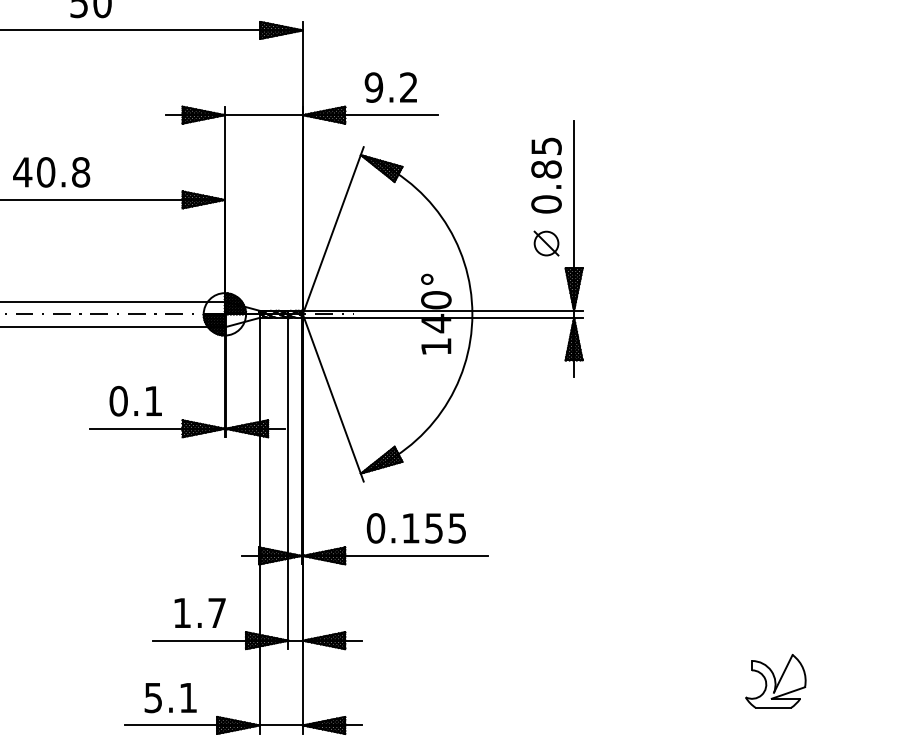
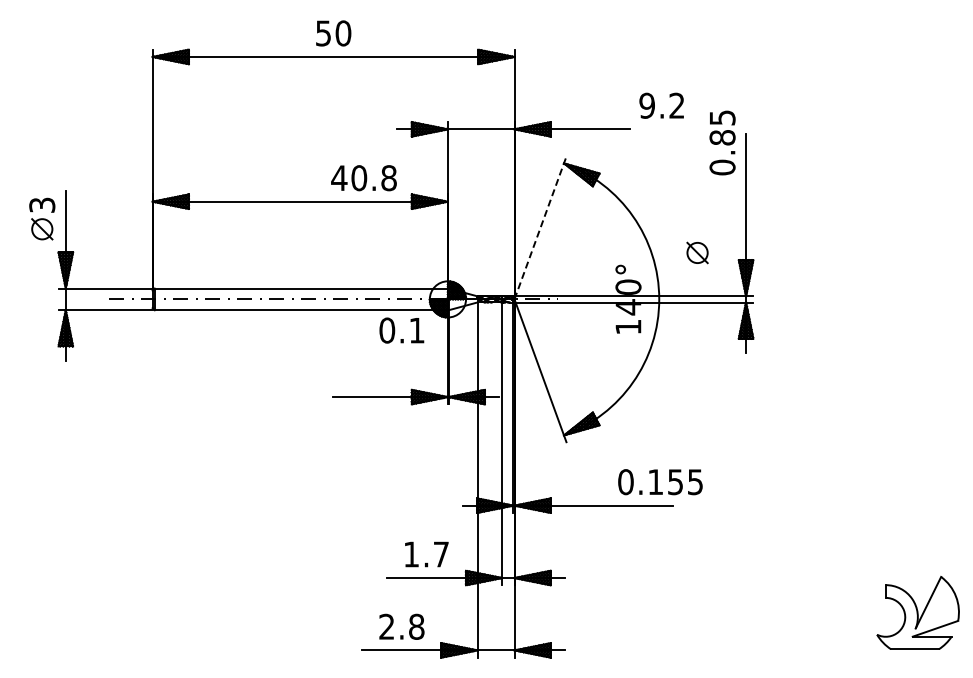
text: (390, 87) -> (661, 105), moved
text: (51, 172) -> (363, 178), moved
text: (546, 175) -> (722, 142), moved
line: (333, 231) -> (540, 228), solid -> dashed
part: (546, 243) -> (697, 252), moved
text: (135, 401) -> (401, 330), moved
text: (416, 528) -> (660, 482), moved
part: (776, 681) -> (918, 612), size x1.6
text: (170, 697) -> (401, 626), 5.1 -> 2.8

